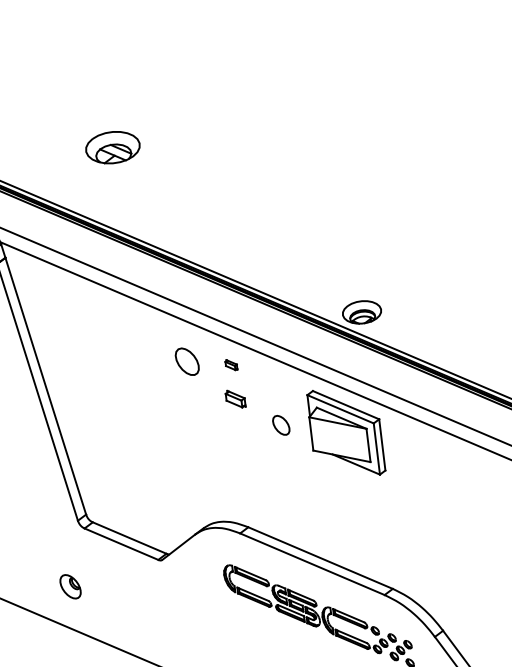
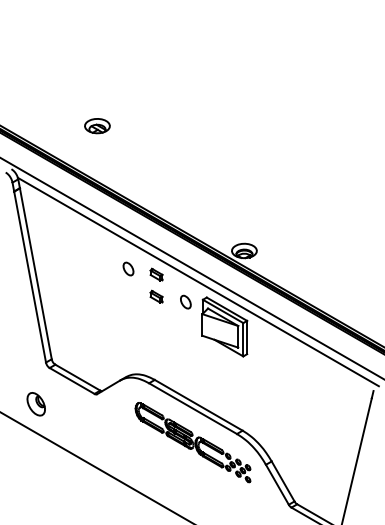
part: (113, 148) -> (97, 126), size x0.71
part: (187, 360) -> (128, 268), size x0.71
part: (231, 364) -> (156, 274), size x1.67
part: (280, 424) -> (185, 301), moved
part: (69, 587) -> (35, 404), size x1.43

